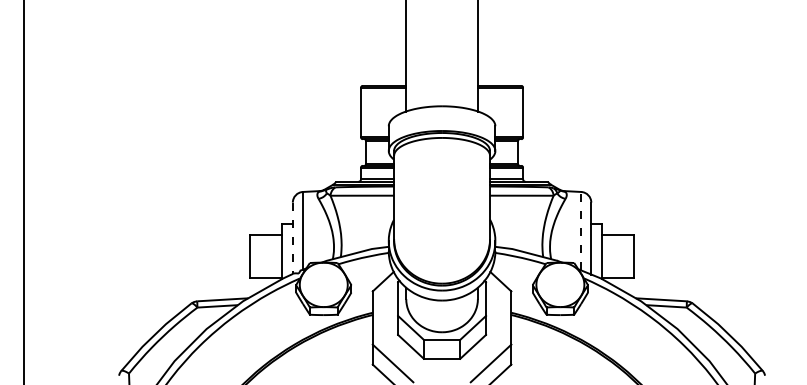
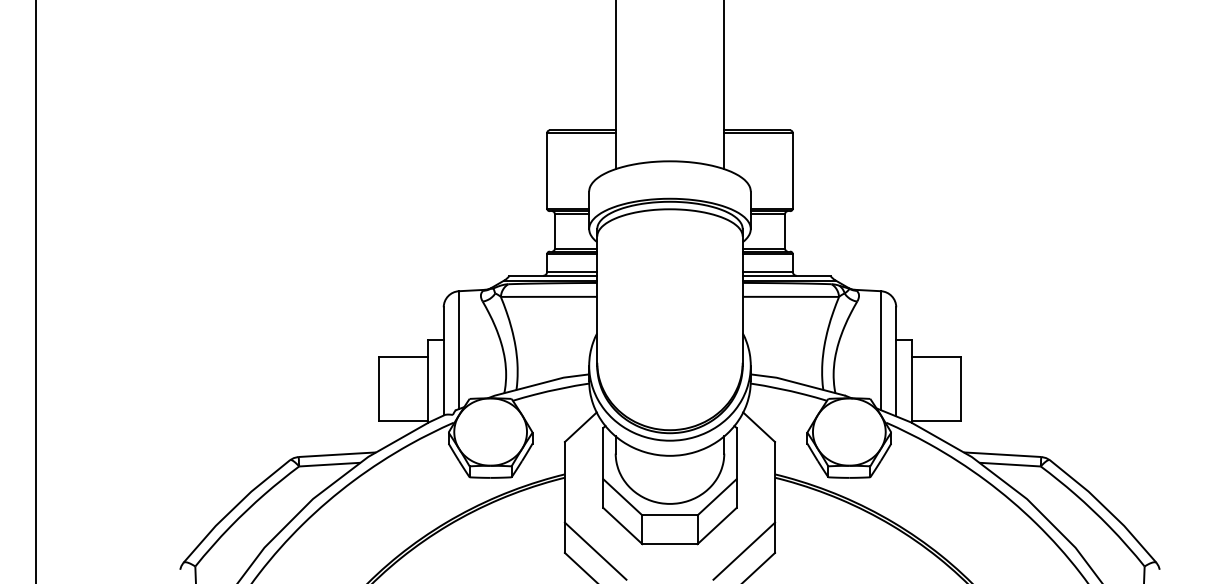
line: (581, 230) -> (881, 349), dashed -> solid
line: (292, 238) -> (443, 361), dashed -> solid

